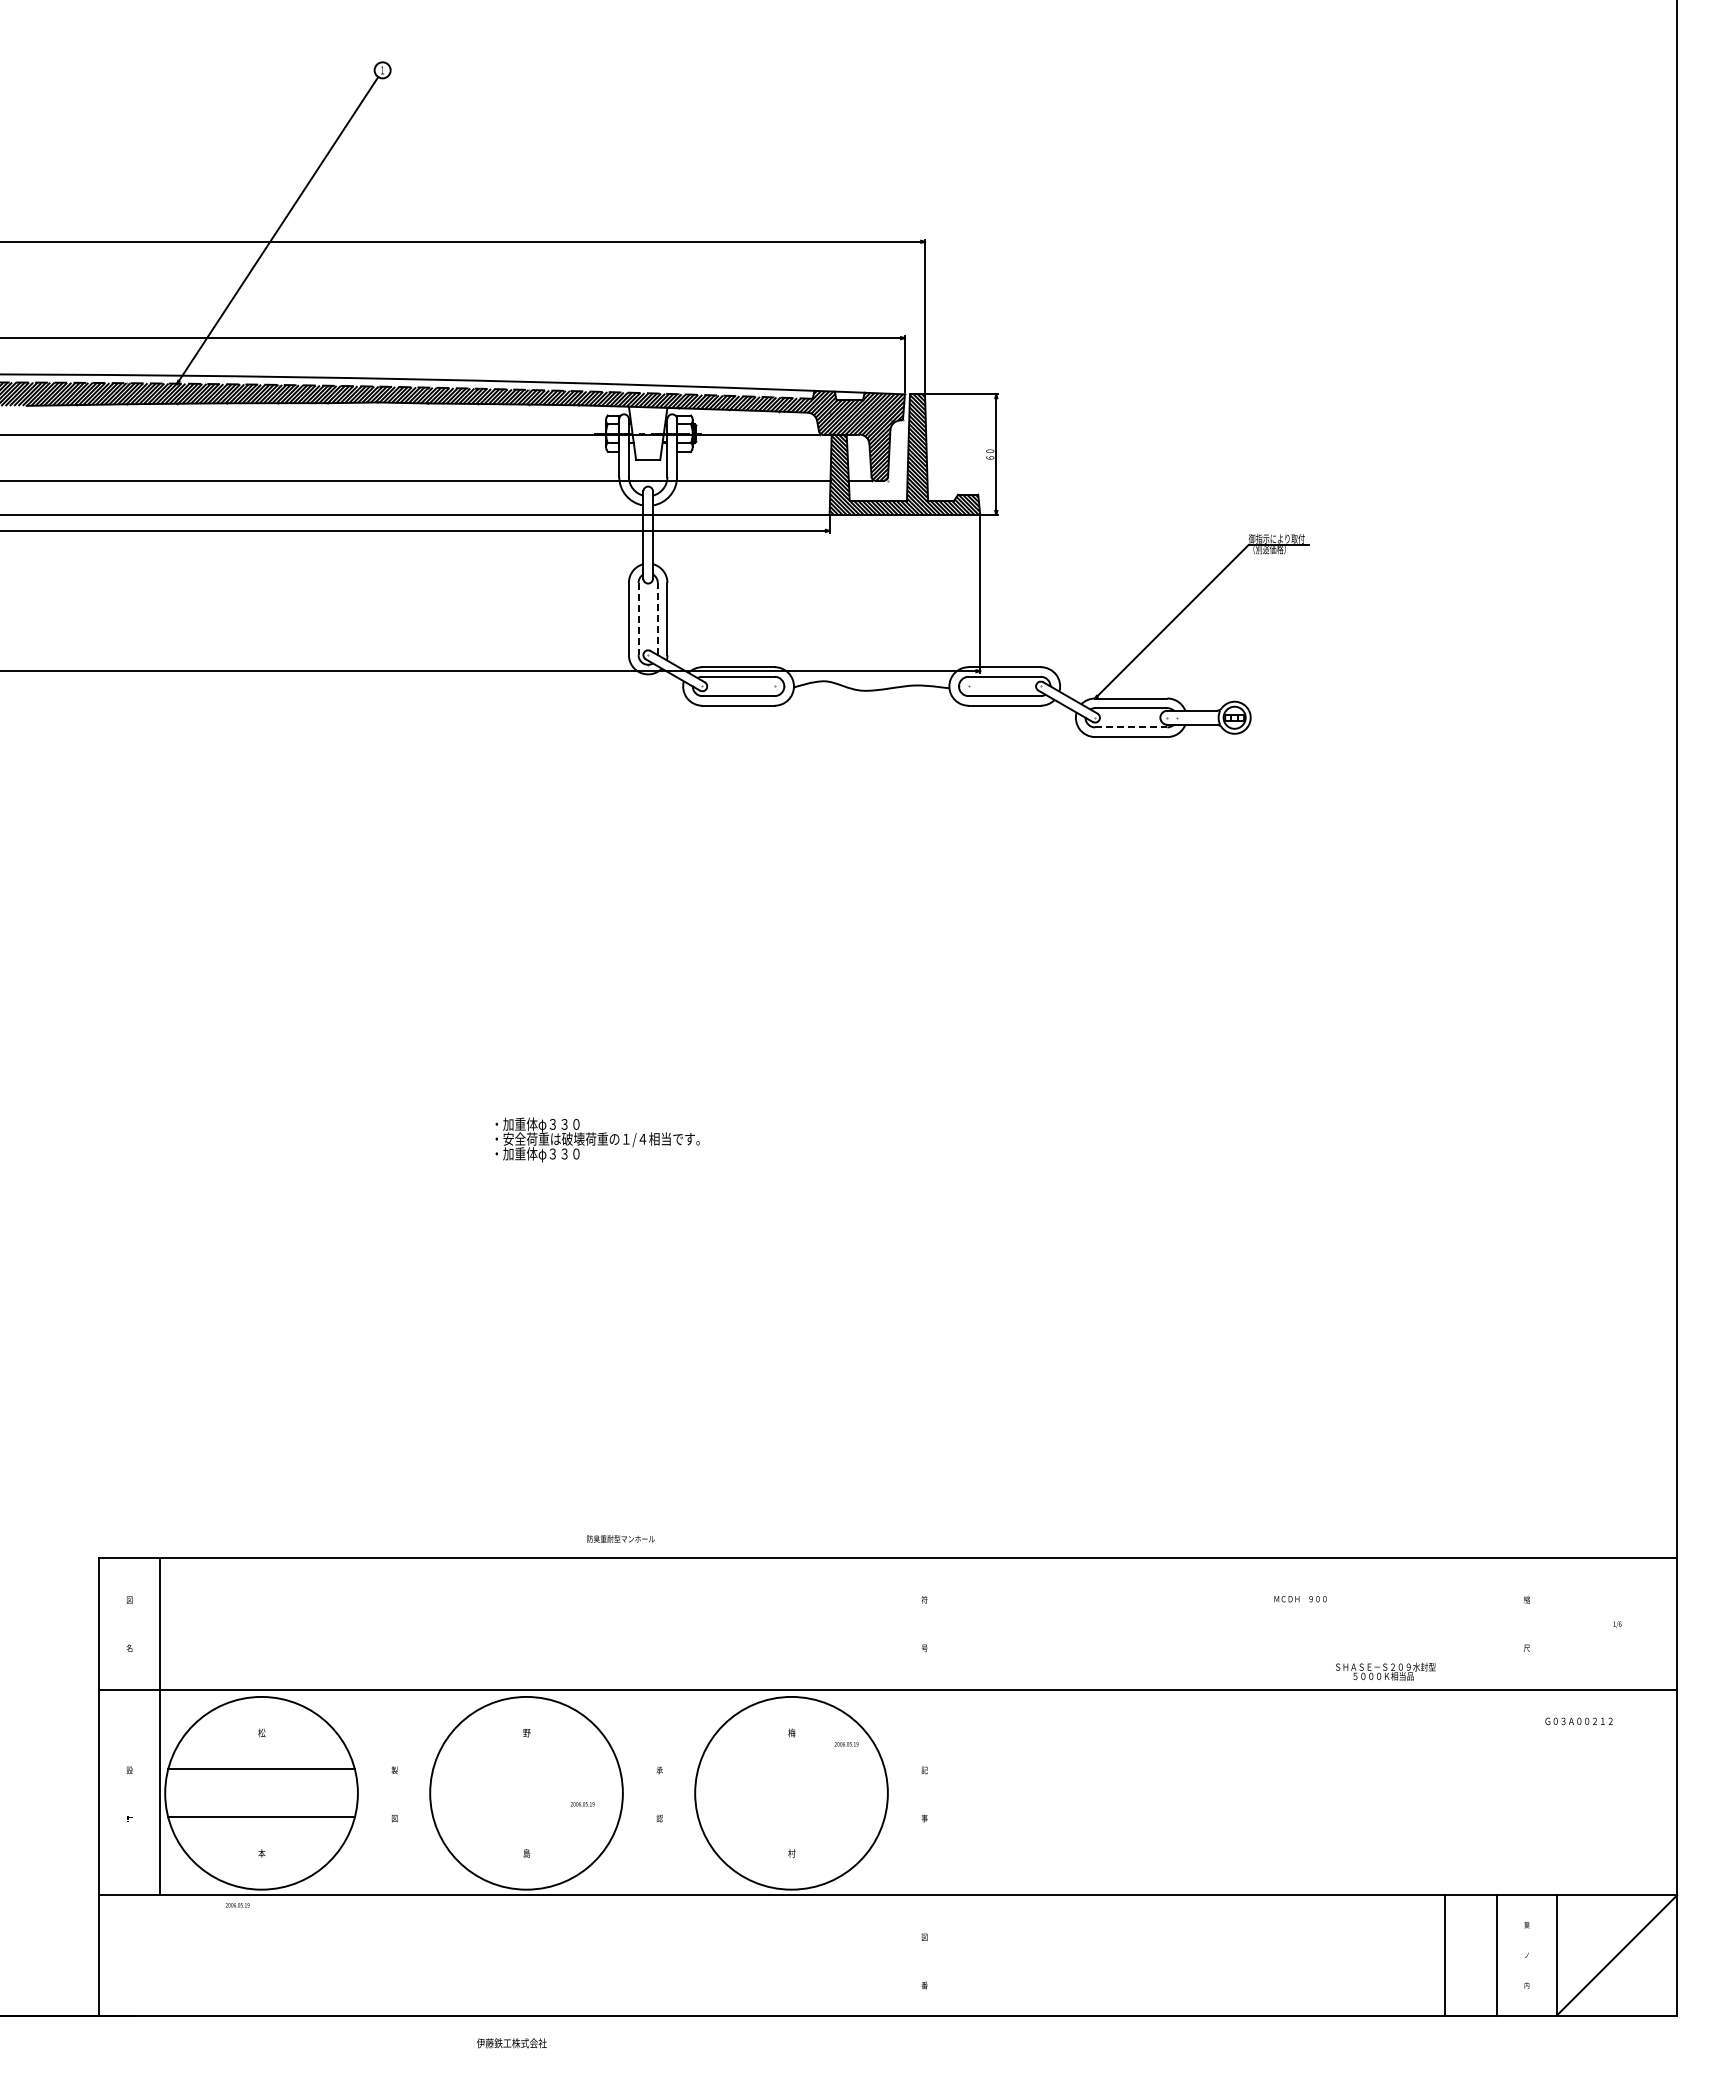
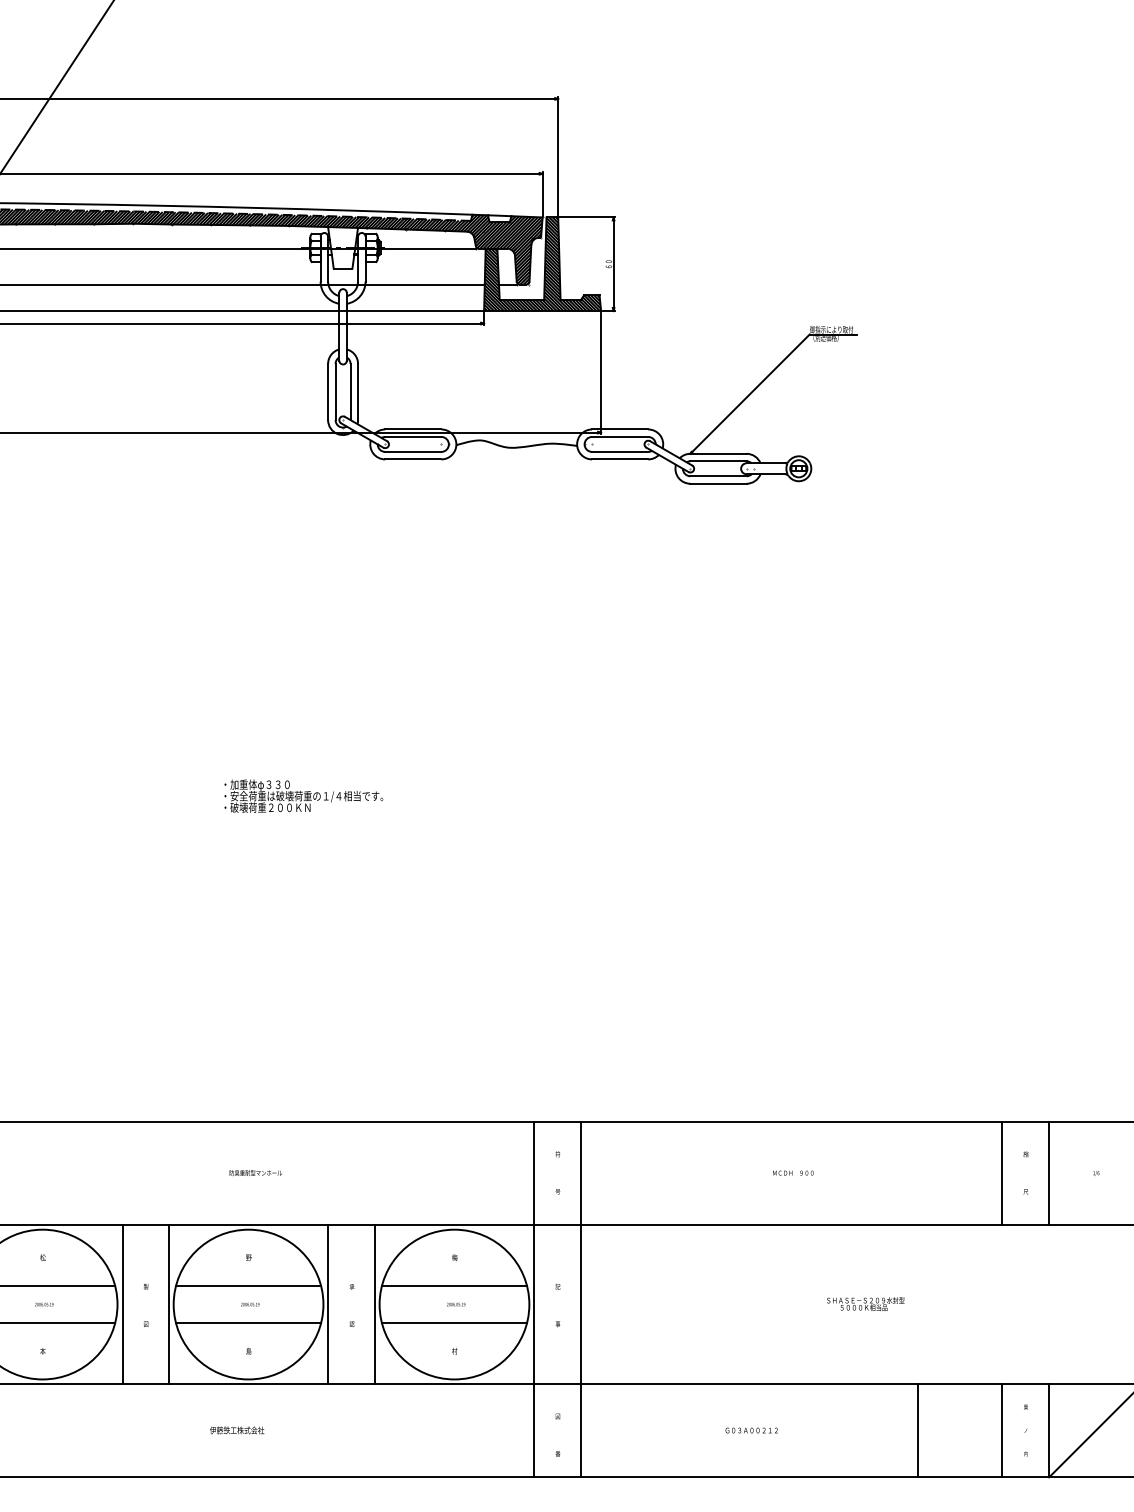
line: (657, 618) -> (350, 391), dashed -> solid
line: (638, 619) -> (335, 392), dashed -> solid
line: (1131, 727) -> (718, 476), dashed -> solid
text: (554, 1154) -> (270, 808), ・加重体φ３３０ -> ・破壊荷重２００ＫＮ
text: (620, 1538) -> (255, 1172), moved
text: (1300, 1599) -> (793, 1173), moved
line: (1496, 1623) -> (1002, 1172), added
line: (1556, 1623) -> (1048, 1172), added
text: (1385, 1671) -> (865, 1303), moved
text: (1578, 1721) -> (751, 1430), moved
text: (846, 1744) -> (456, 1304), moved
line: (526, 1769) -> (248, 1286), added
line: (791, 1769) -> (454, 1286), added
line: (894, 1786) -> (534, 1299), added
line: (954, 1786) -> (581, 1299), added
line: (364, 1792) -> (122, 1303), added
line: (424, 1792) -> (169, 1303), added
line: (629, 1792) -> (328, 1303), added
line: (689, 1792) -> (375, 1303), added
text: (582, 1804) -> (250, 1304), moved
line: (526, 1817) -> (248, 1323), added
line: (791, 1817) -> (454, 1323), added
text: (237, 1905) -> (44, 1304), moved
line: (1445, 1955) -> (918, 1430), moved
text: (511, 2043) -> (236, 1430), moved

